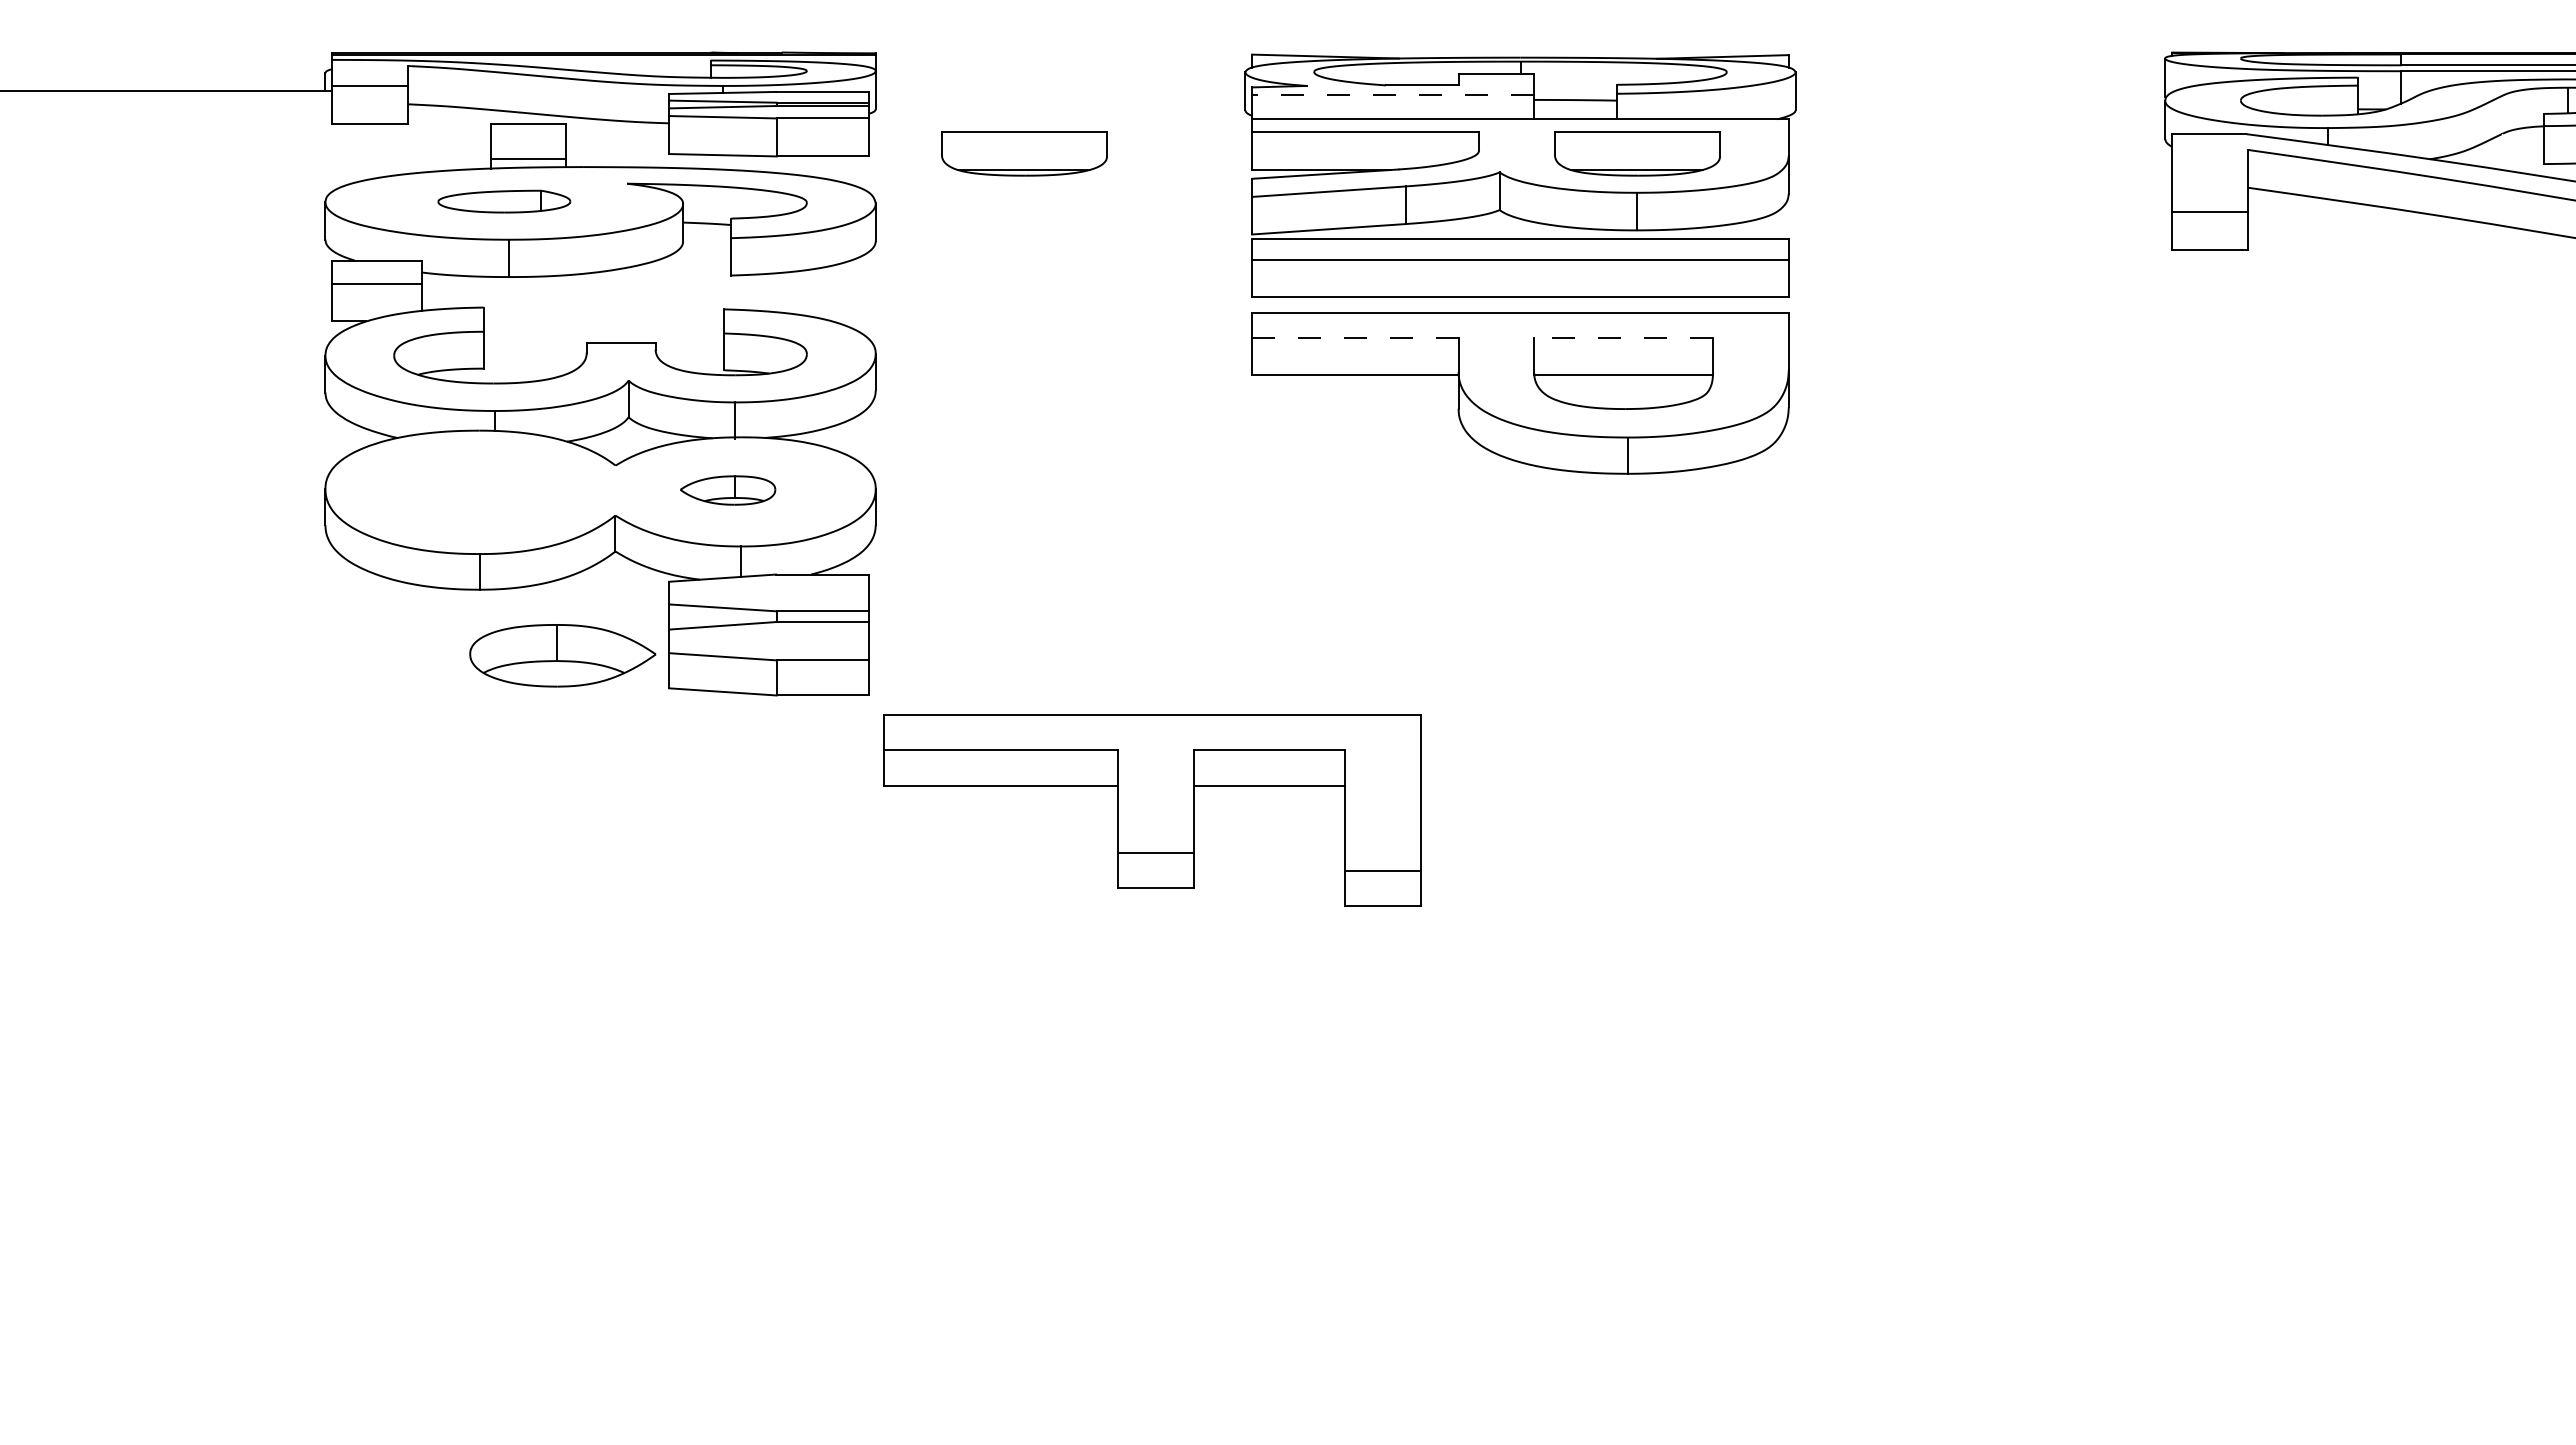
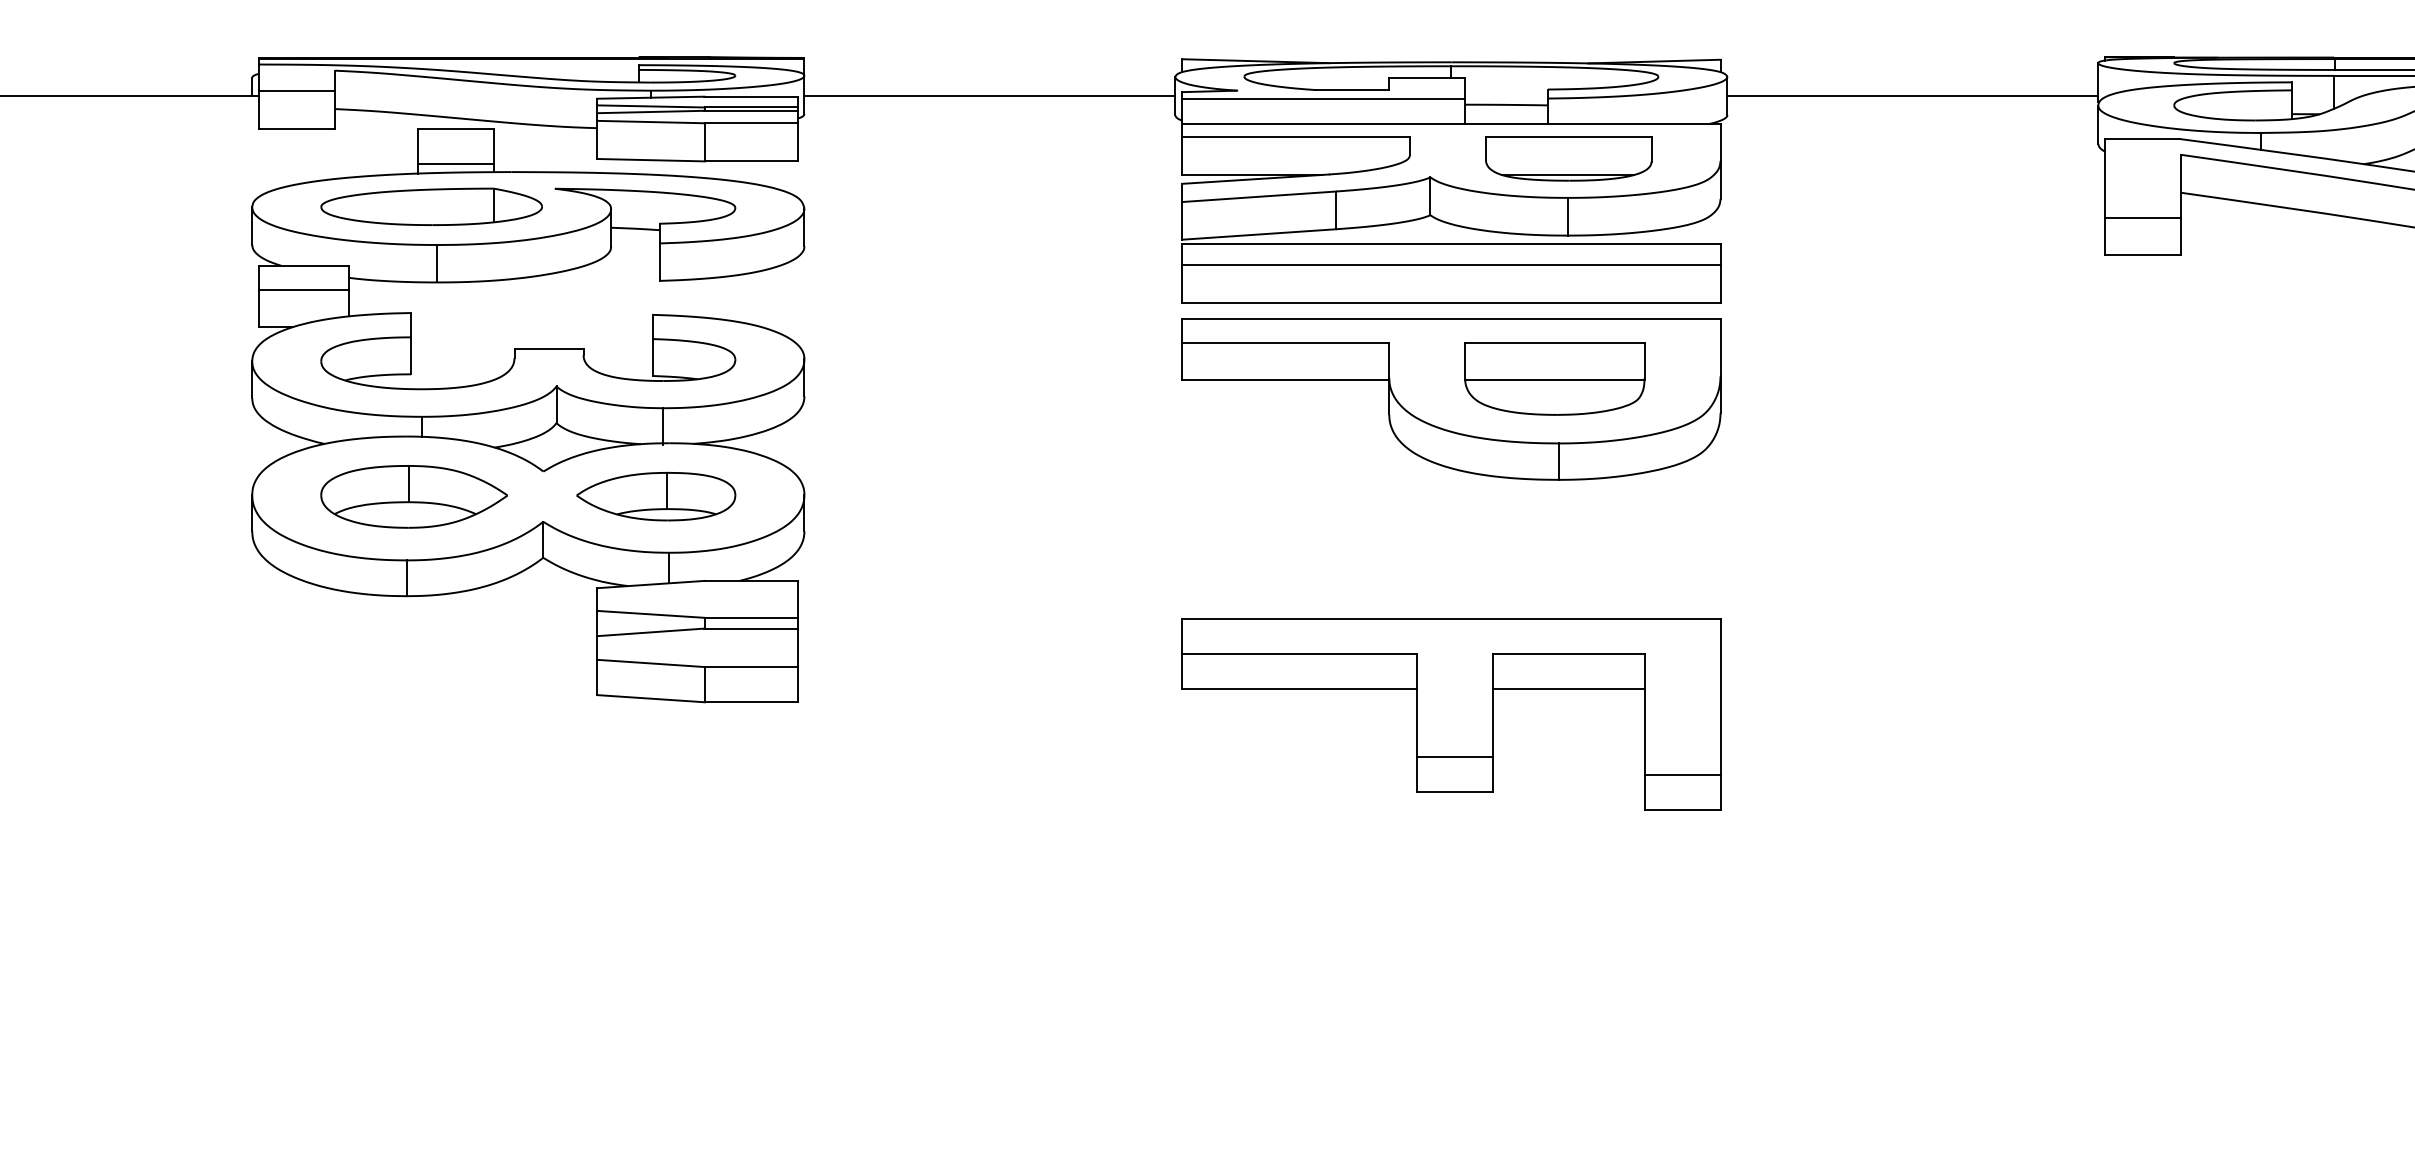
line: (1060, 90) -> (989, 95), added
line: (1980, 90) -> (1912, 95), added
line: (1392, 94) -> (1322, 99), dashed -> solid
part: (1024, 153) -> (953, 158), removed
part: (504, 201) -> (431, 206), size x1.67
line: (1354, 337) -> (1284, 343), dashed -> solid
line: (1623, 337) -> (1554, 343), dashed -> solid
part: (727, 490) -> (655, 496), size x1.67
part: (562, 655) -> (413, 496), moved
part: (1152, 810) -> (1451, 714), moved

